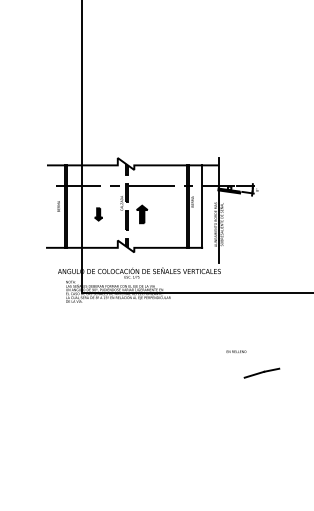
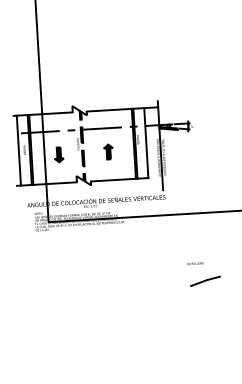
line: (51, 206) -> (18, 150), added
part: (98, 214) -> (58, 155), size x1.43
part: (142, 214) -> (108, 152), moved
text: (236, 351) -> (195, 263), moved

